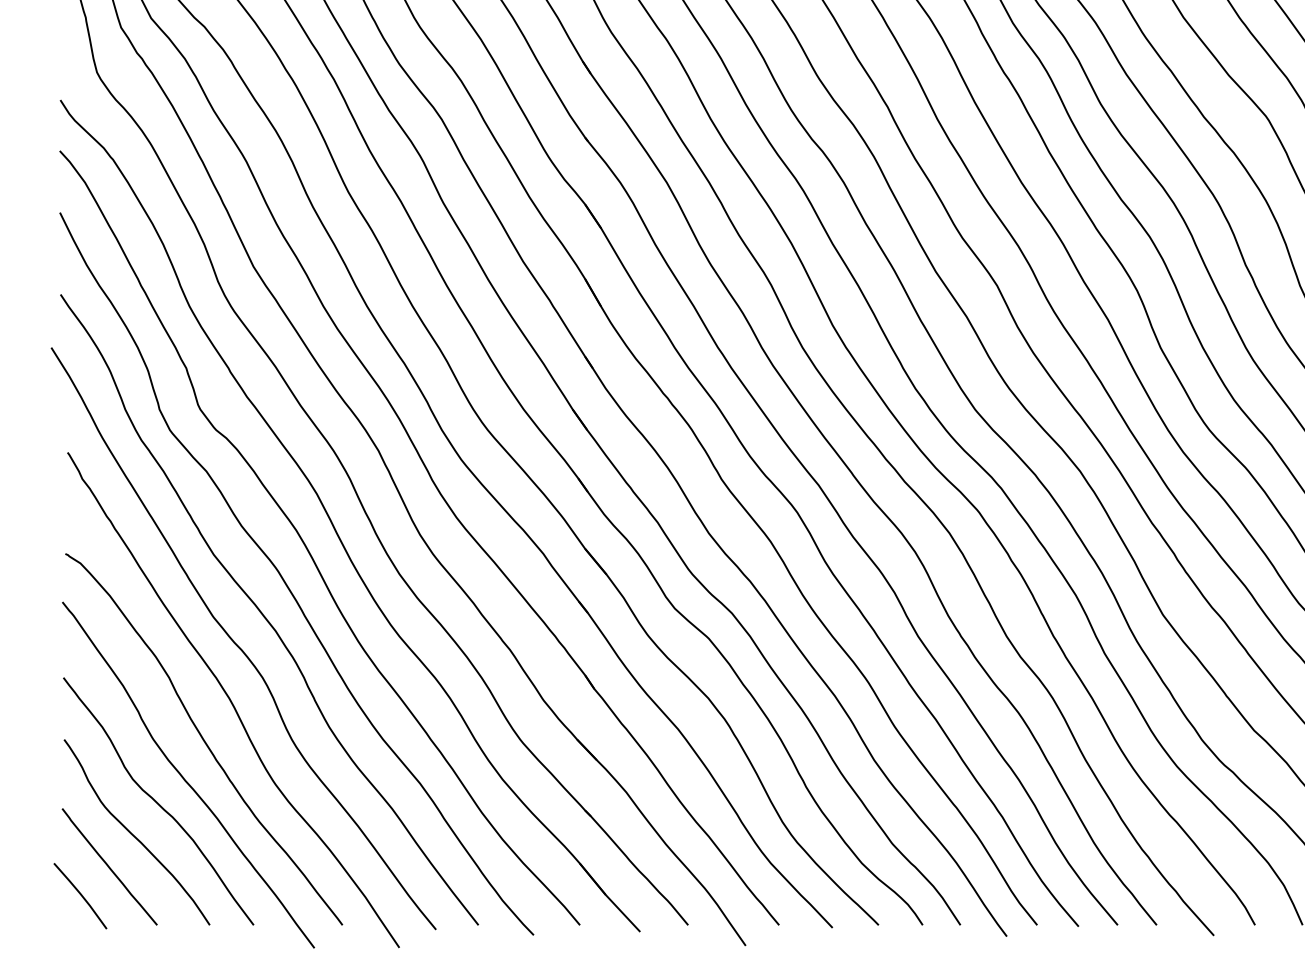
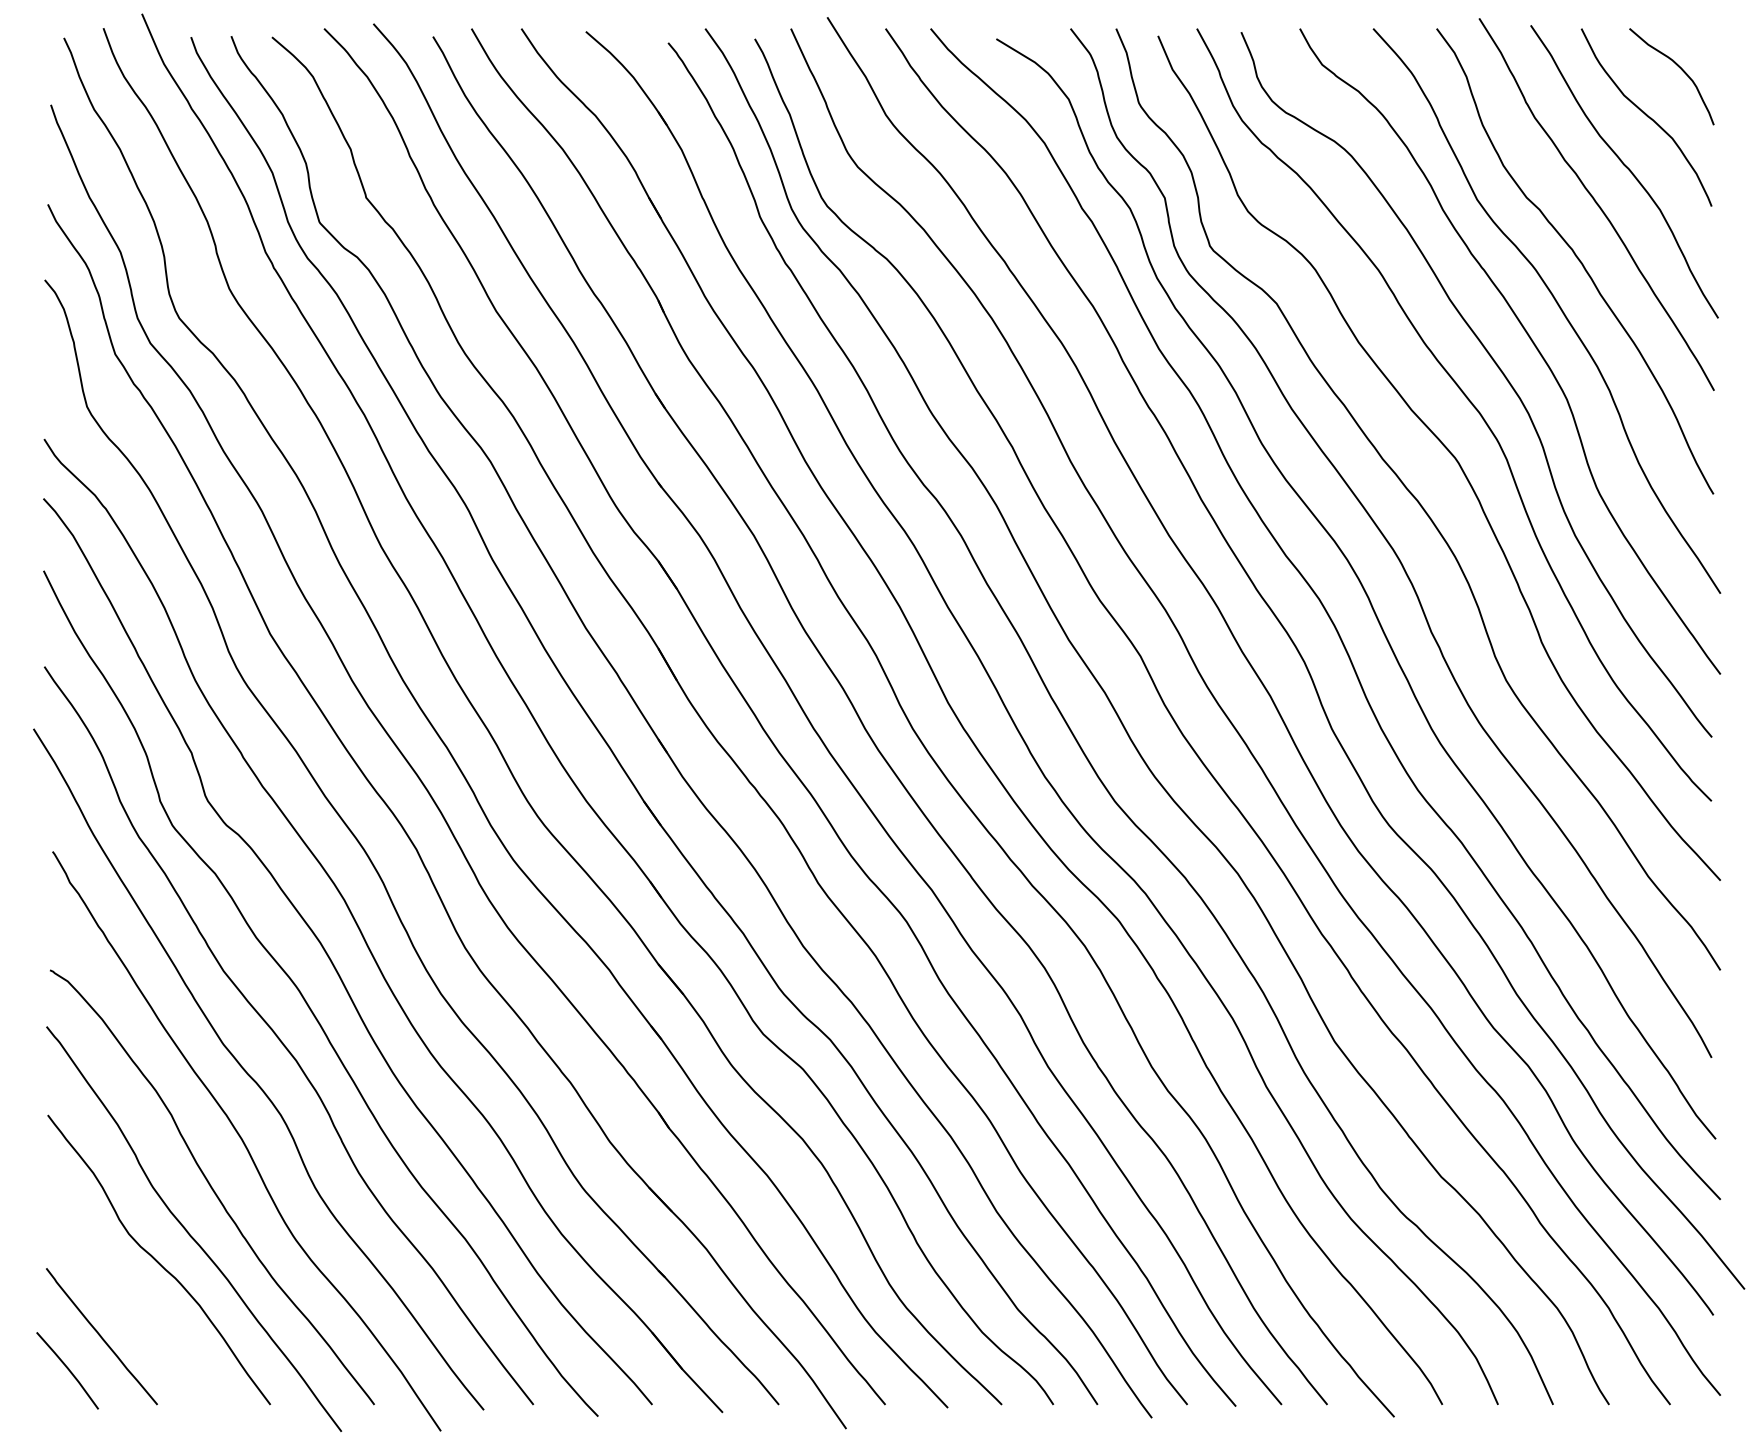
curve: (134, 835) -> (130, 1299), removed

